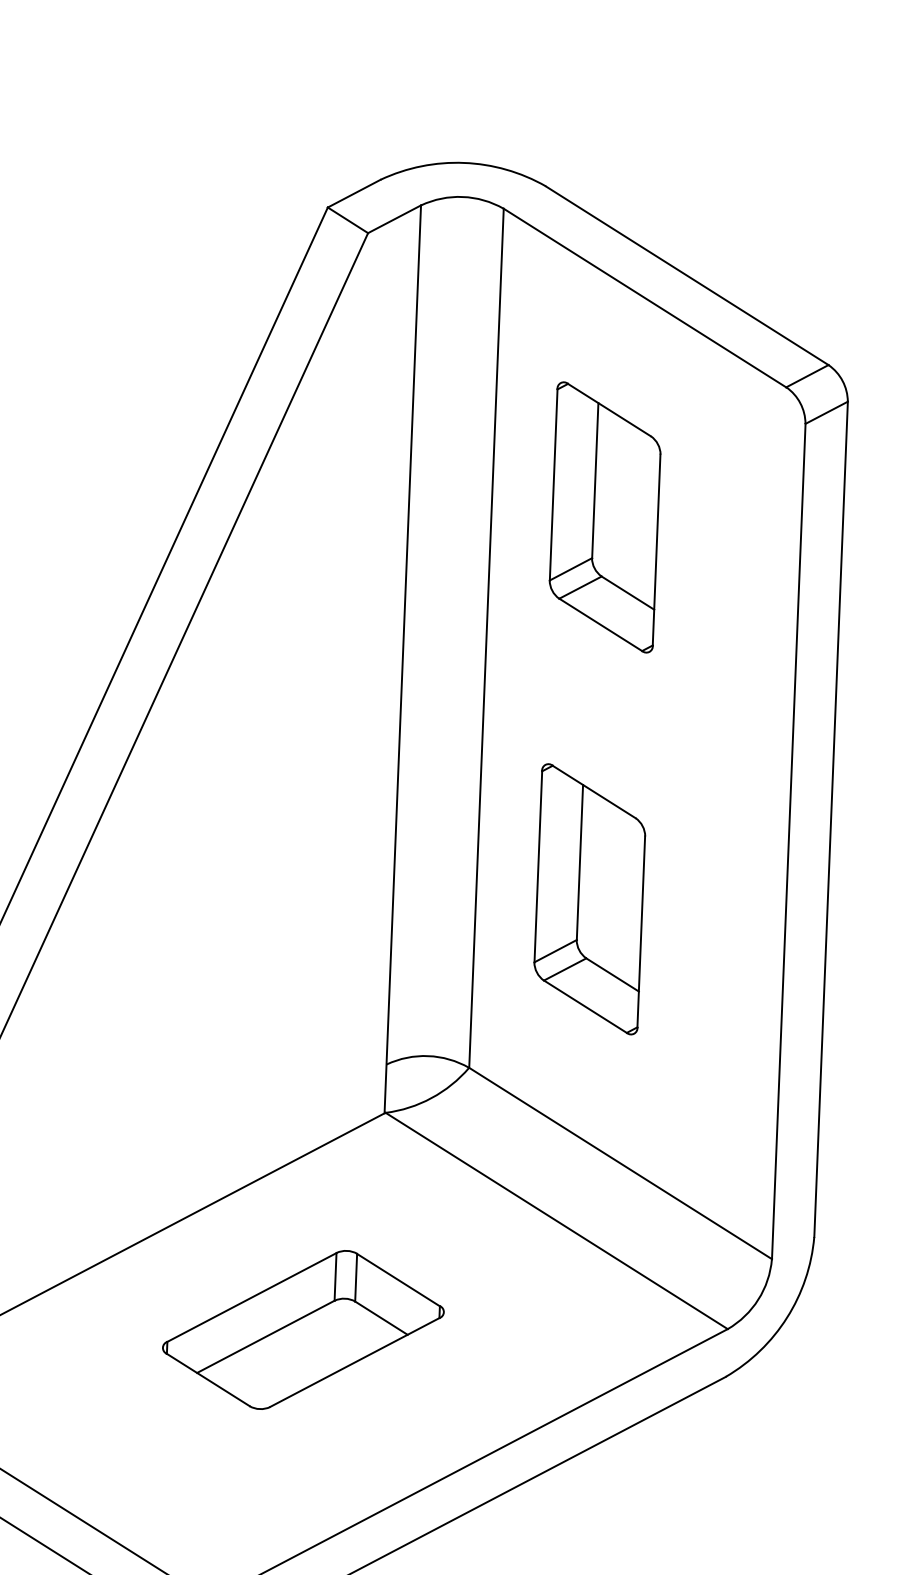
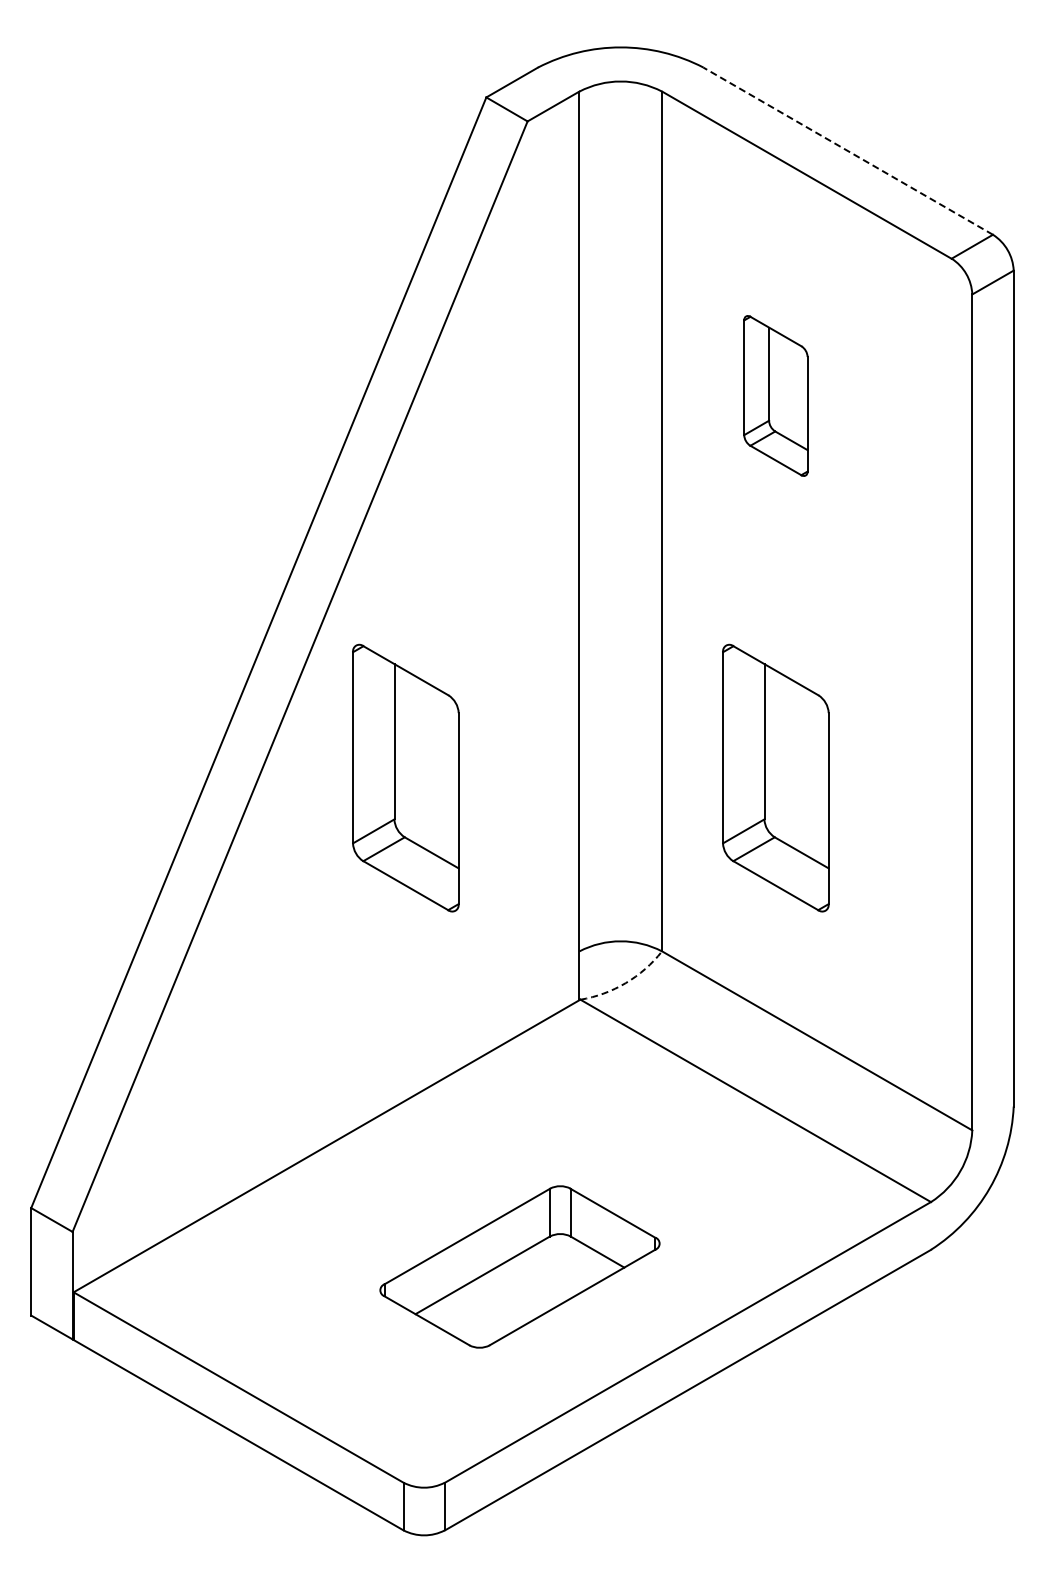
line: (686, 275) -> (847, 150), solid -> dashed
part: (604, 516) -> (775, 395), size x0.6
part: (219, 883) -> (405, 777), added
arc: (431, 1098) -> (625, 983), solid -> dashed
part: (302, 1329) -> (519, 1266), moved

